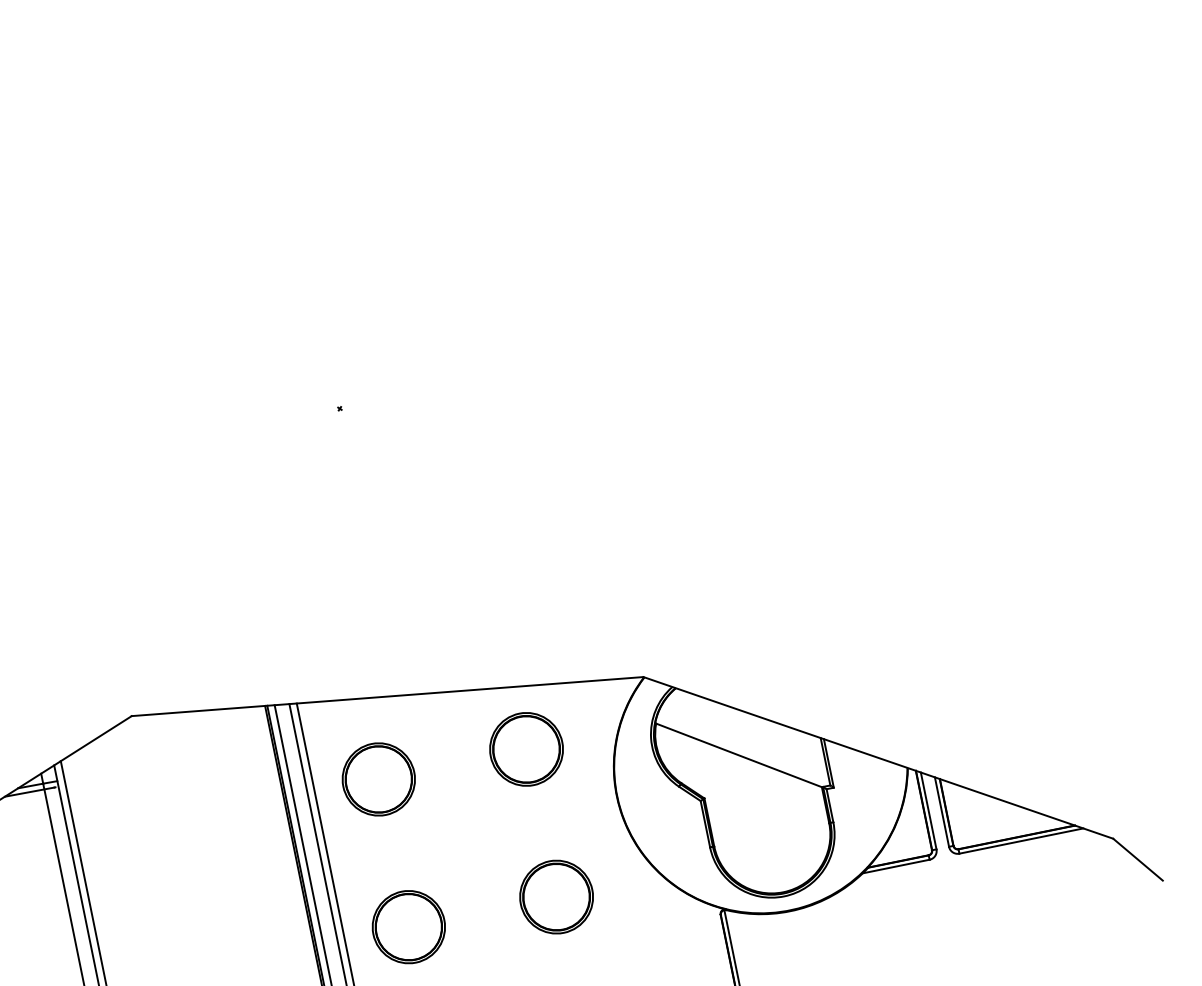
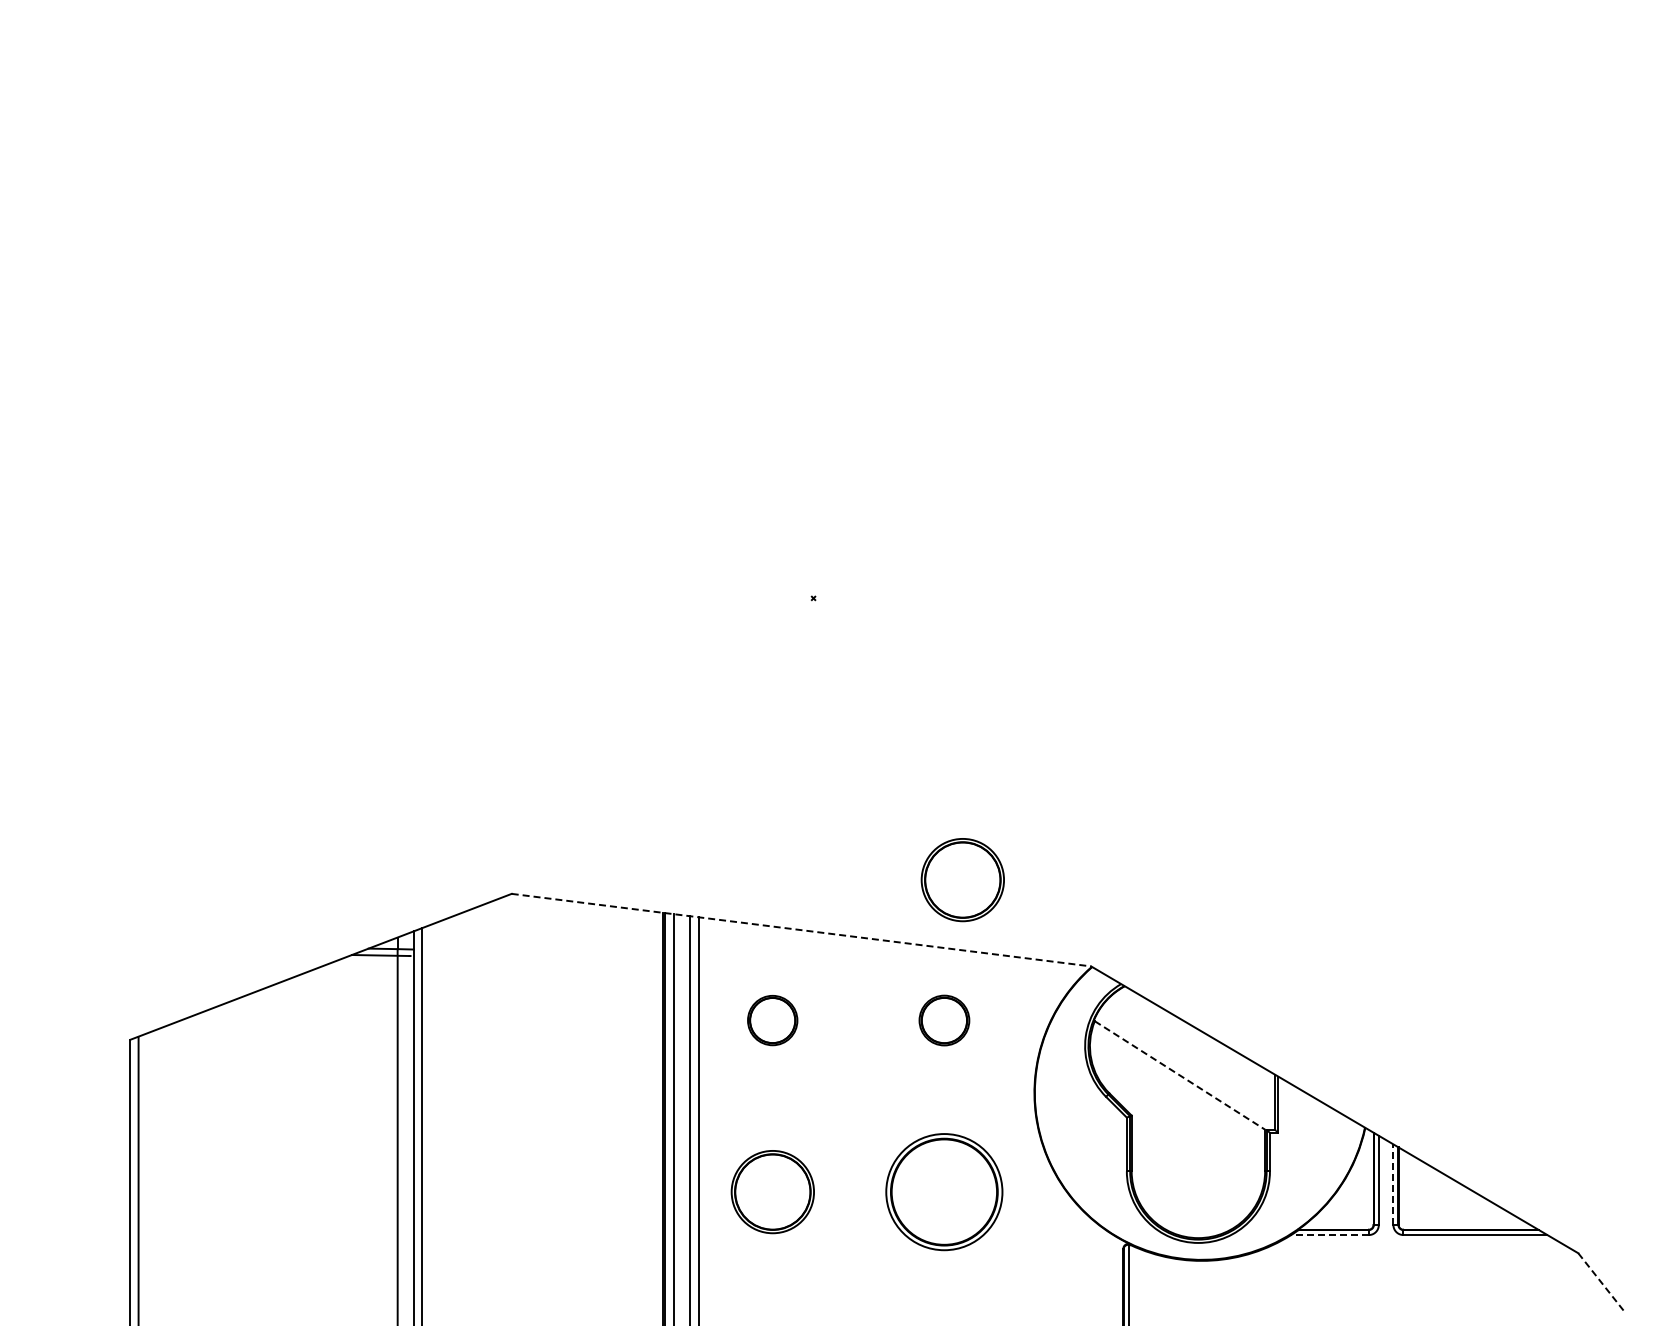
part: (517, 625) -> (962, 880), added
line: (387, 696) -> (801, 930), solid -> dashed
part: (526, 749) -> (944, 1020), size x0.6
line: (738, 755) -> (1179, 1075), solid -> dashed
part: (378, 779) -> (772, 1020), size x0.6
line: (942, 811) -> (1393, 1184), solid -> dashed
line: (1138, 859) -> (1601, 1282), solid -> dashed
line: (896, 866) -> (1330, 1235), solid -> dashed
part: (556, 896) -> (944, 1191), size x1.4

